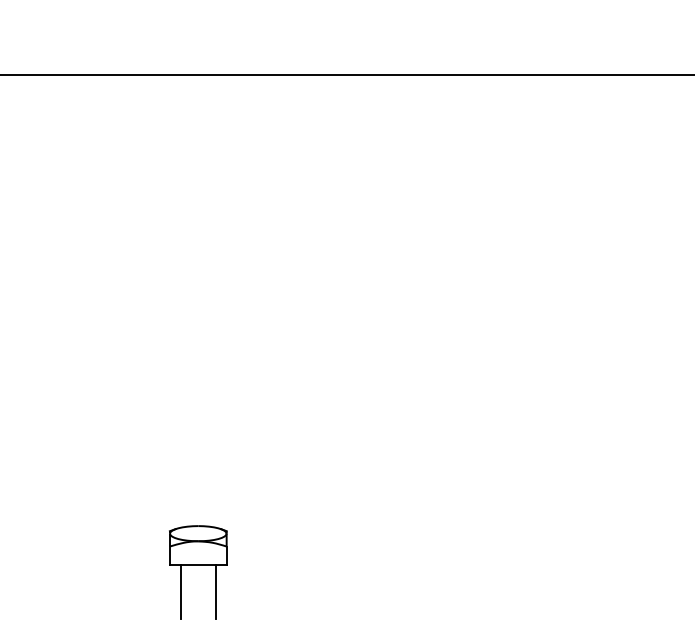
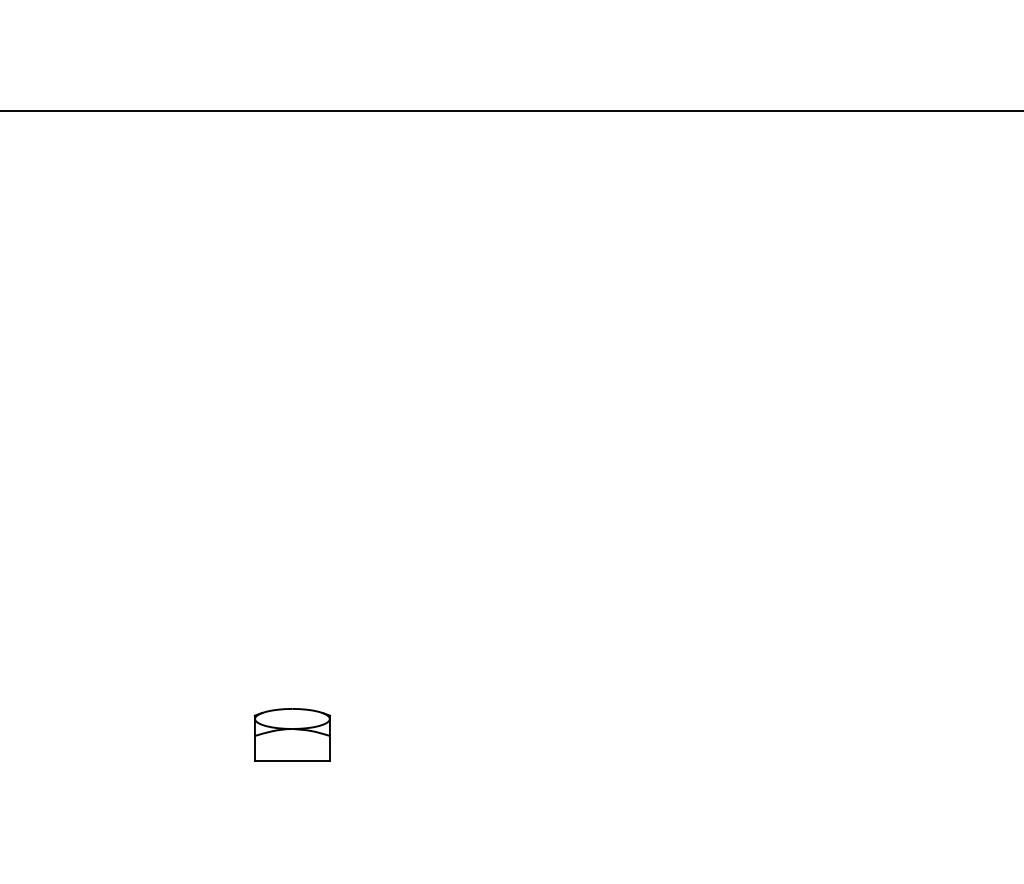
line: (180, 591) -> (269, 795), removed
line: (215, 591) -> (315, 795), removed

